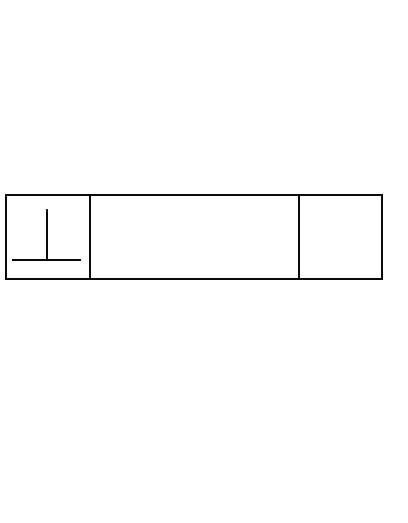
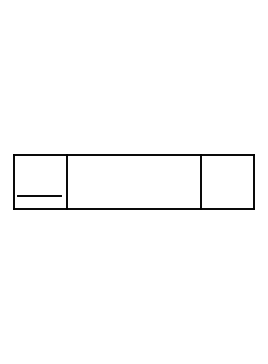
line: (46, 234) -> (39, 180), removed

